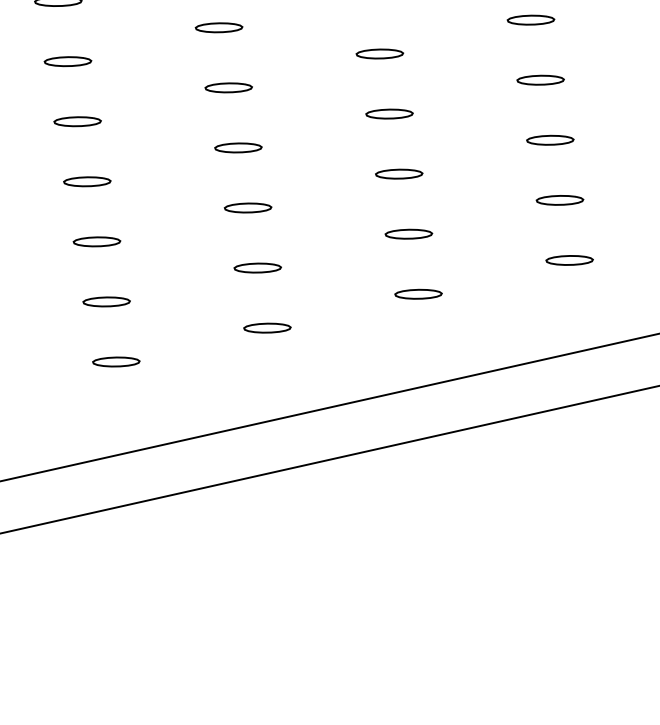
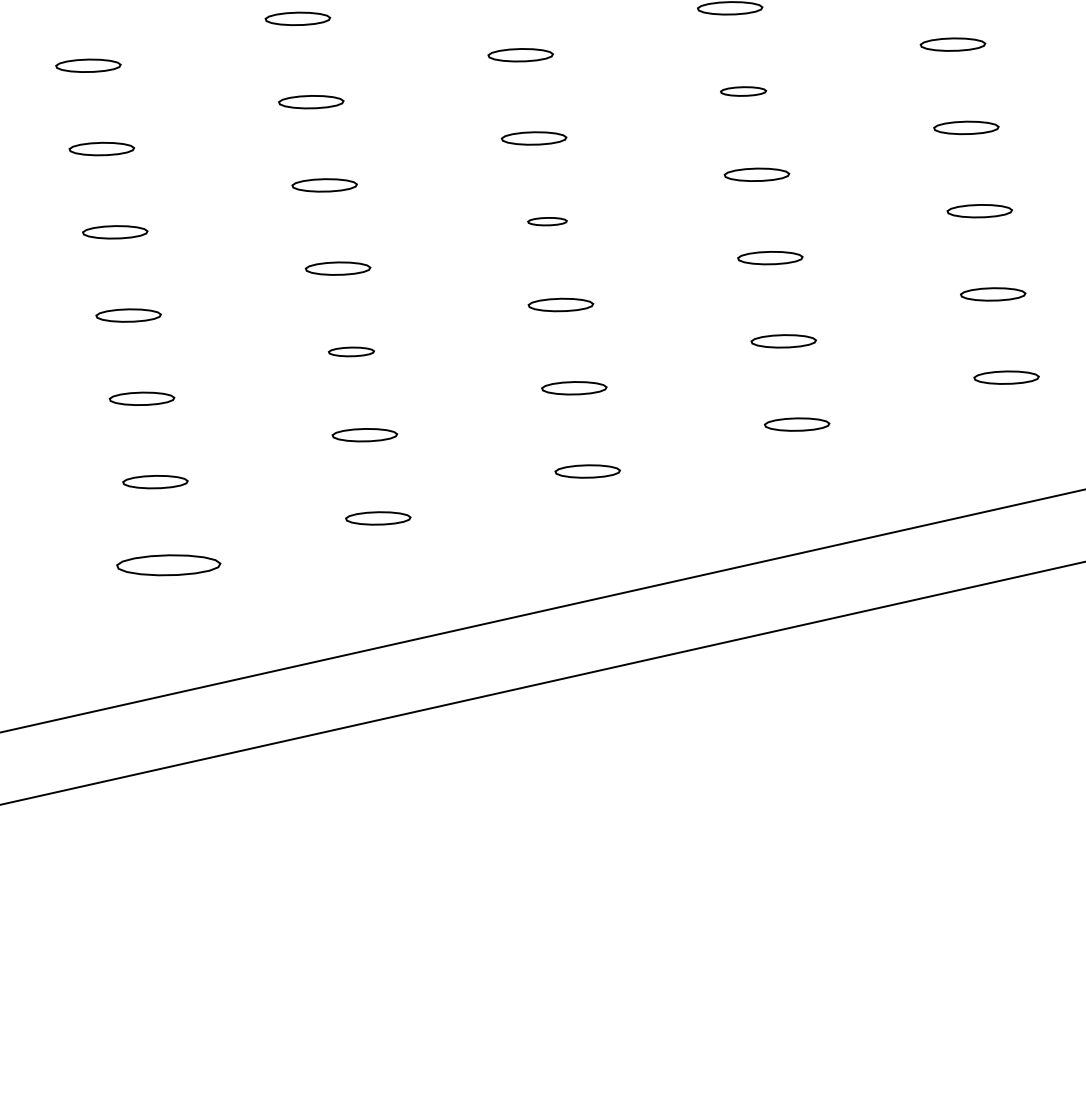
part: (530, 20) -> (743, 91), size x0.7
part: (389, 113) -> (547, 221), size x0.6
part: (248, 207) -> (351, 351), size x0.7
part: (116, 362) -> (168, 565), size x1.6

